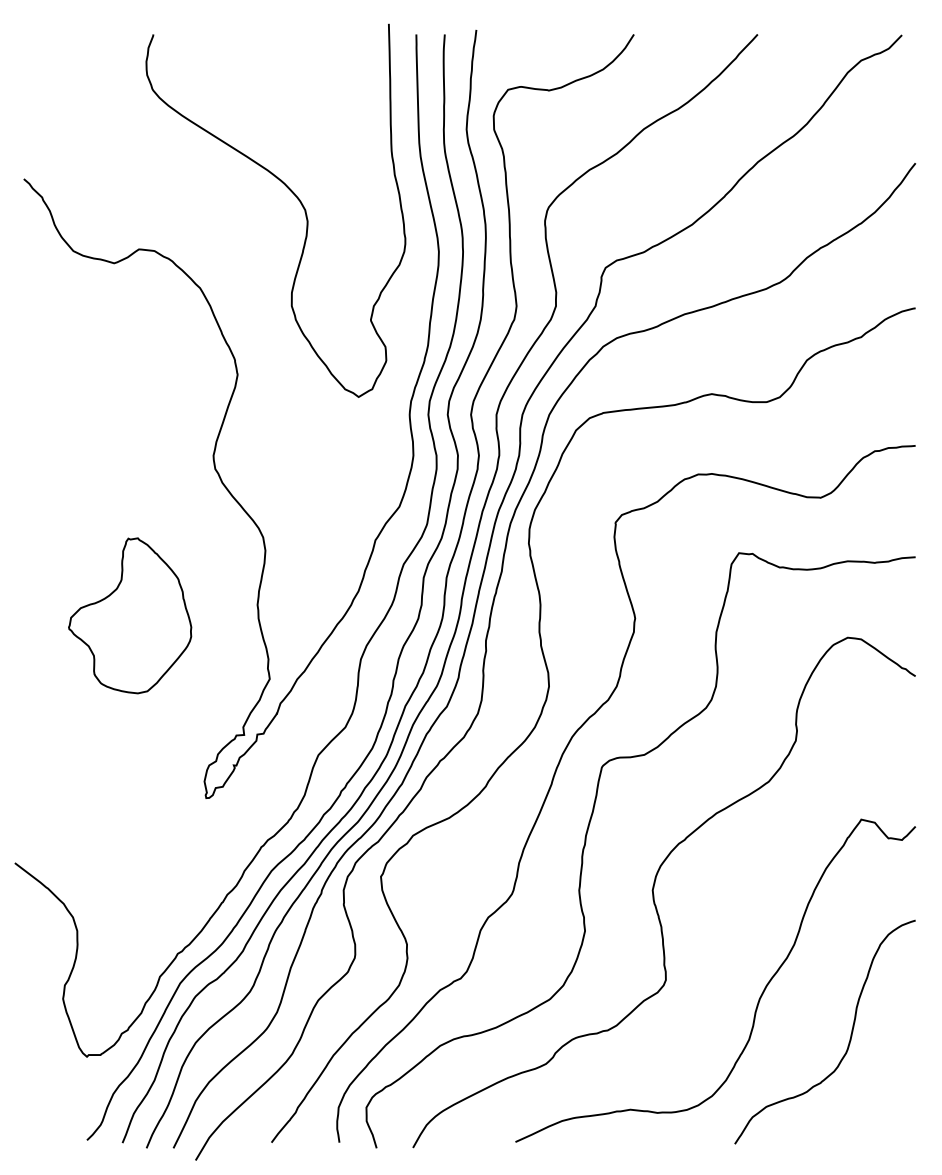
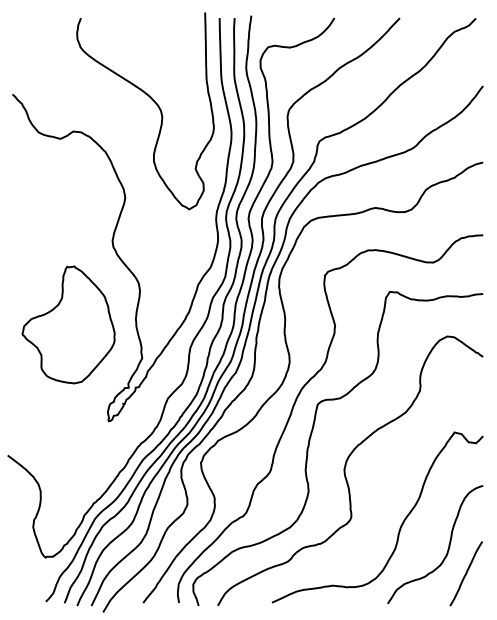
part: (129, 614) -> (68, 324), size x1.43
line: (882, 1086) -> (465, 573), added

